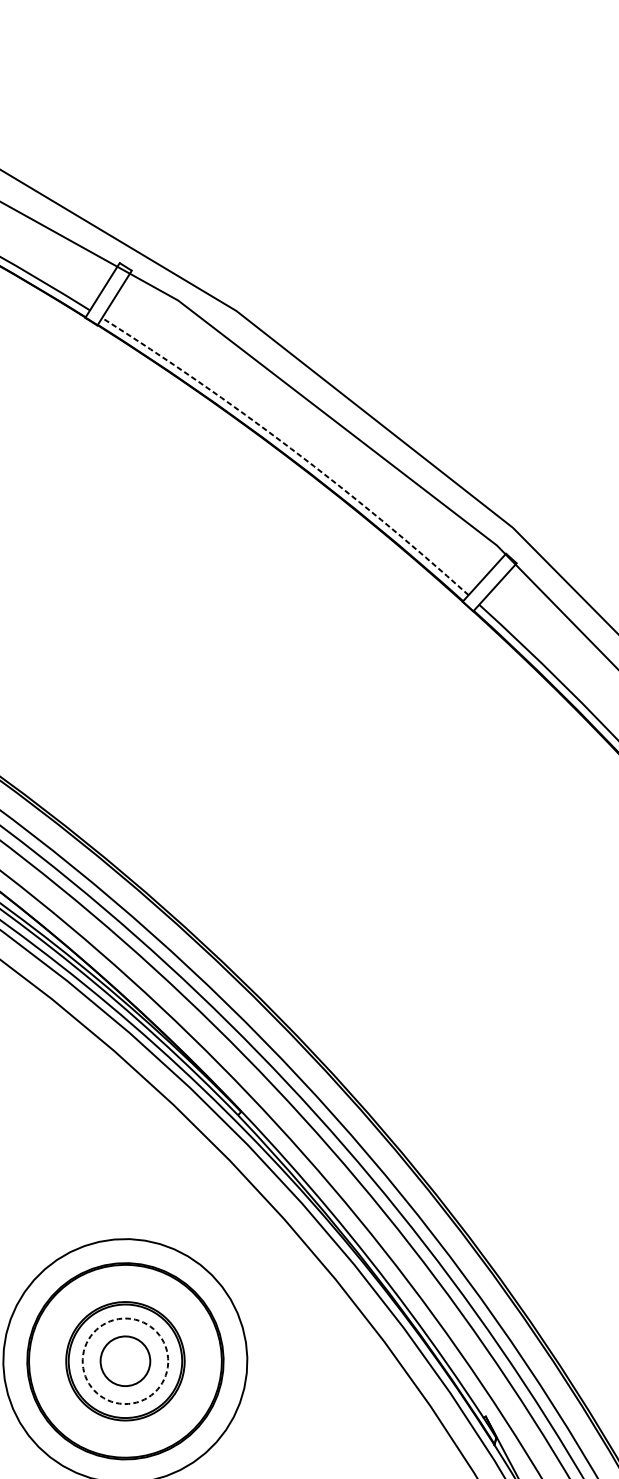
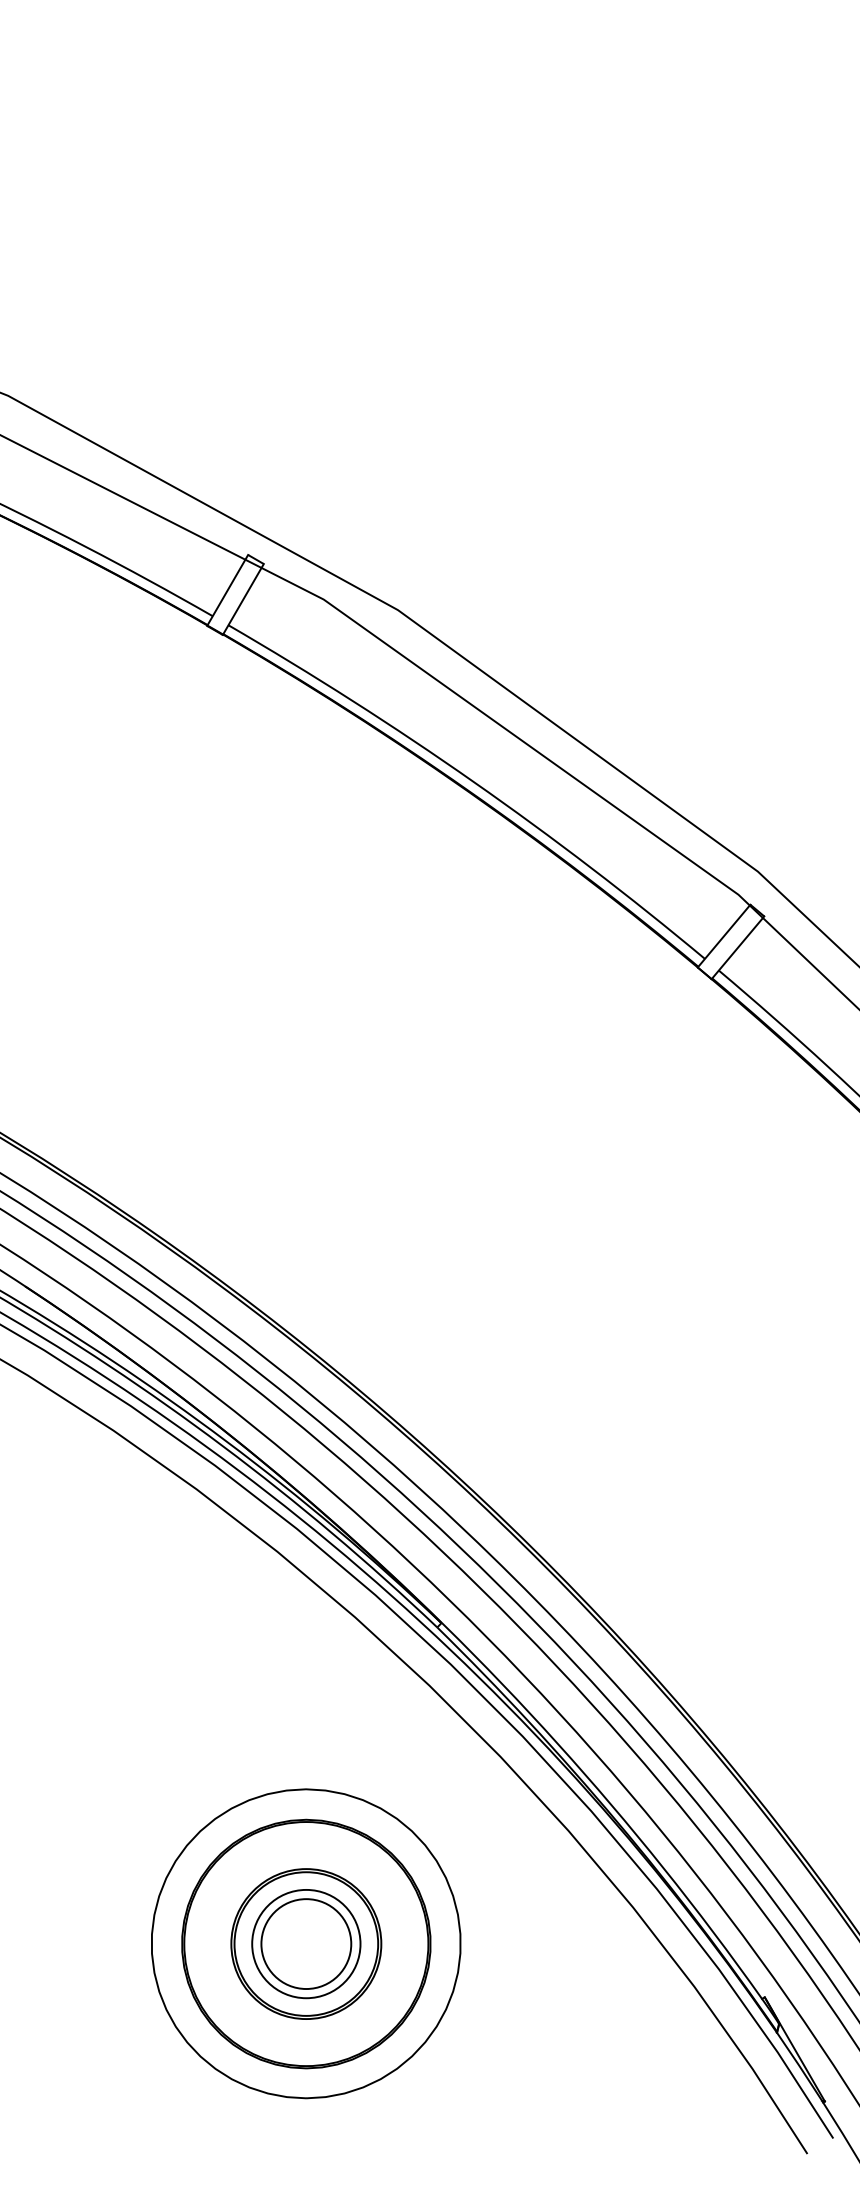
arc: (291, 449) -> (473, 782), dashed -> solid
circle: (125, 1360) -> (306, 1943), dashed -> solid
circle: (125, 1361) -> (306, 1944), size x1.43

